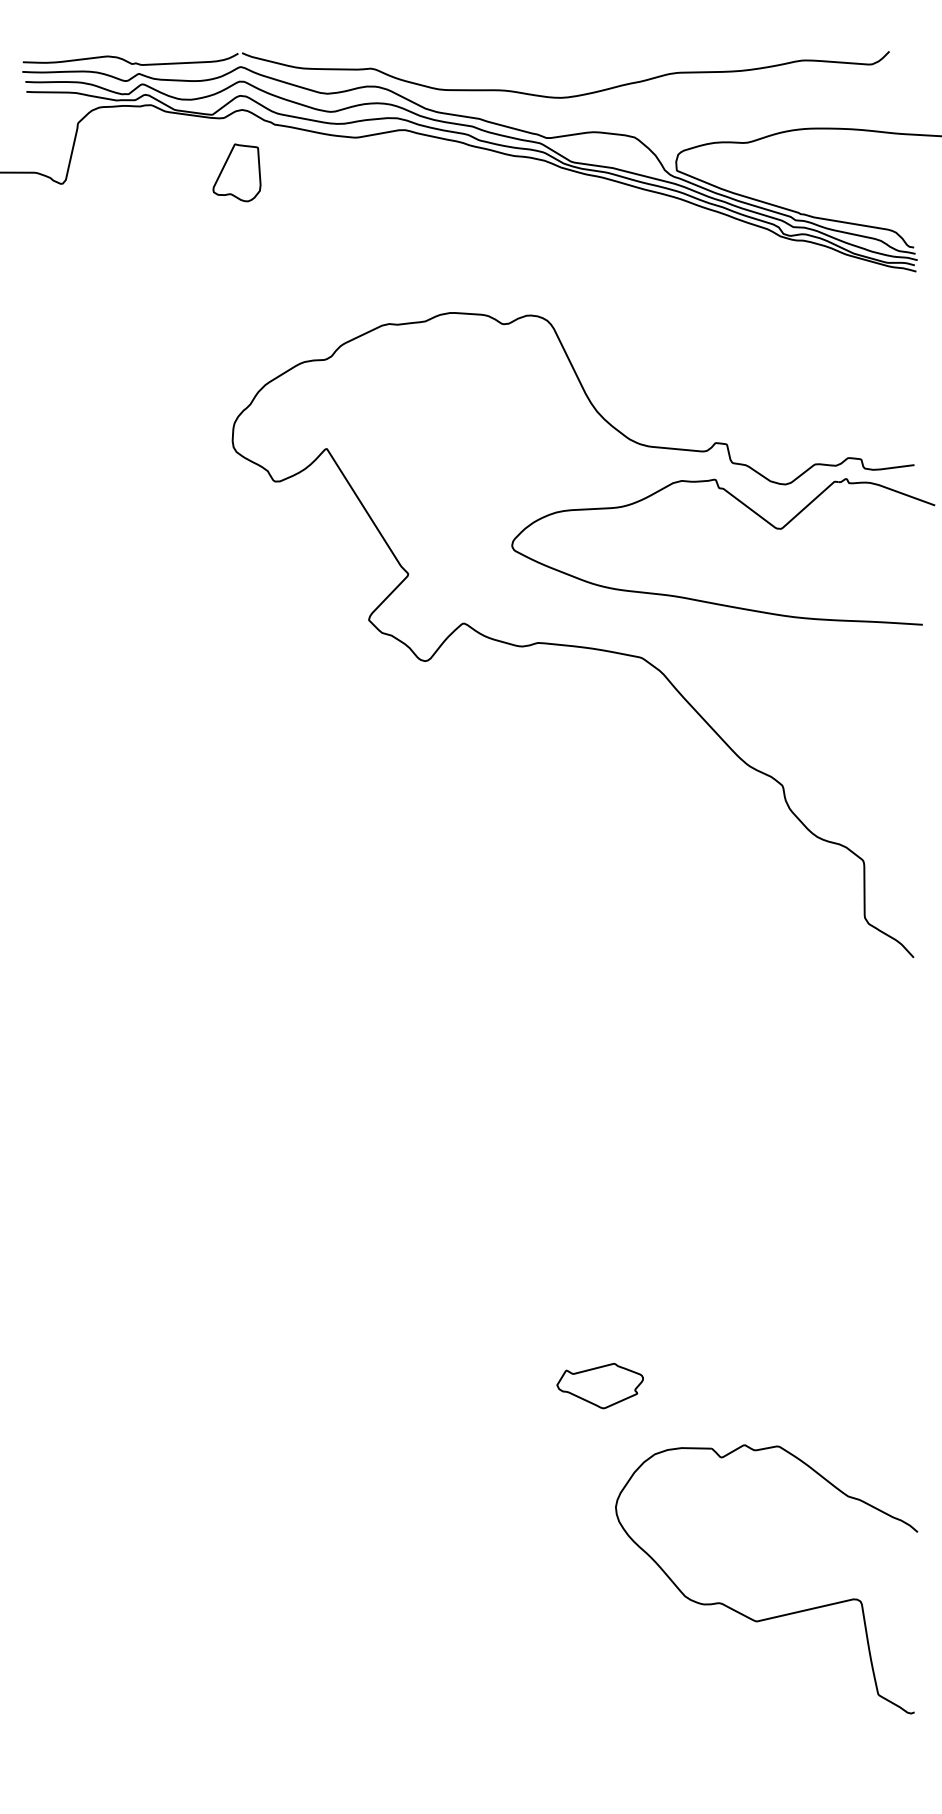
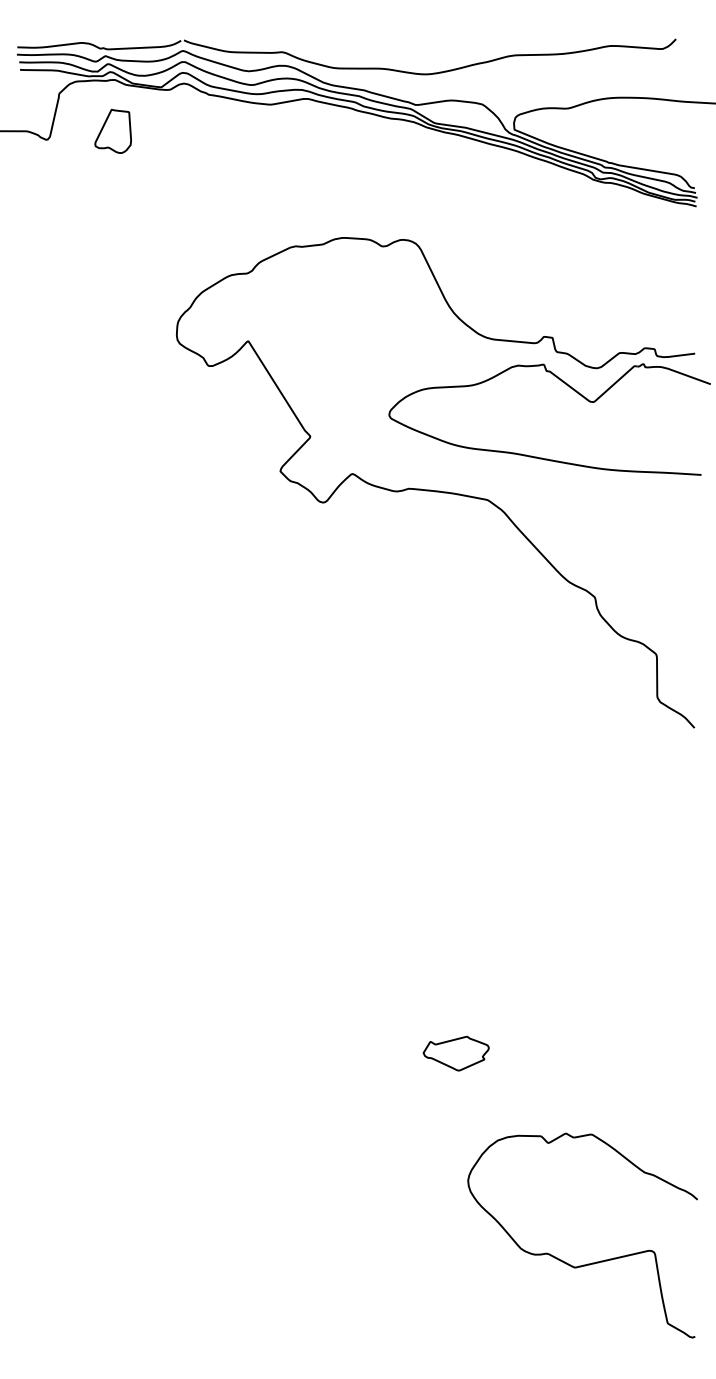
part: (236, 172) -> (112, 131), moved
part: (777, 1615) -> (591, 1263), moved

